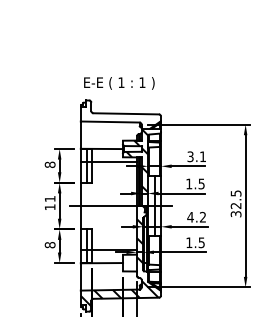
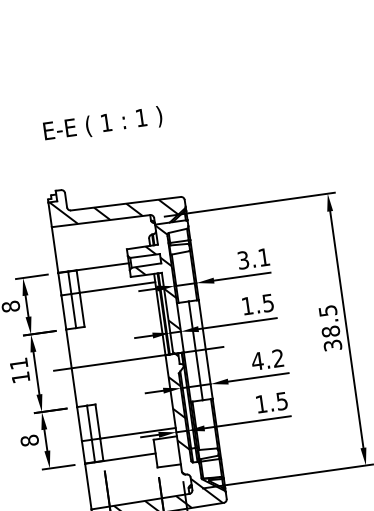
text: (119, 83) -> (103, 124), moved
hatch: (118, 115) -> (113, 208), added
text: (235, 205) -> (329, 331), 32.5 -> 38.5

